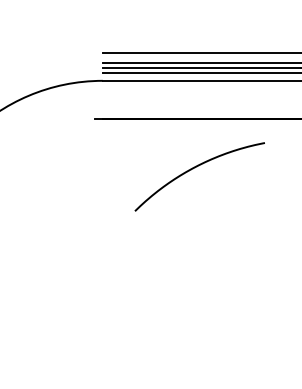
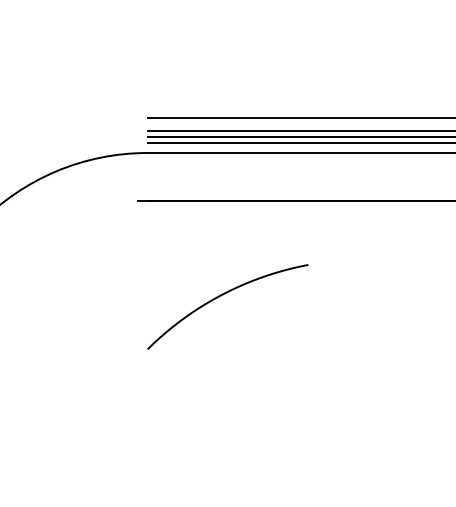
curve: (194, 168) -> (221, 296), moved

